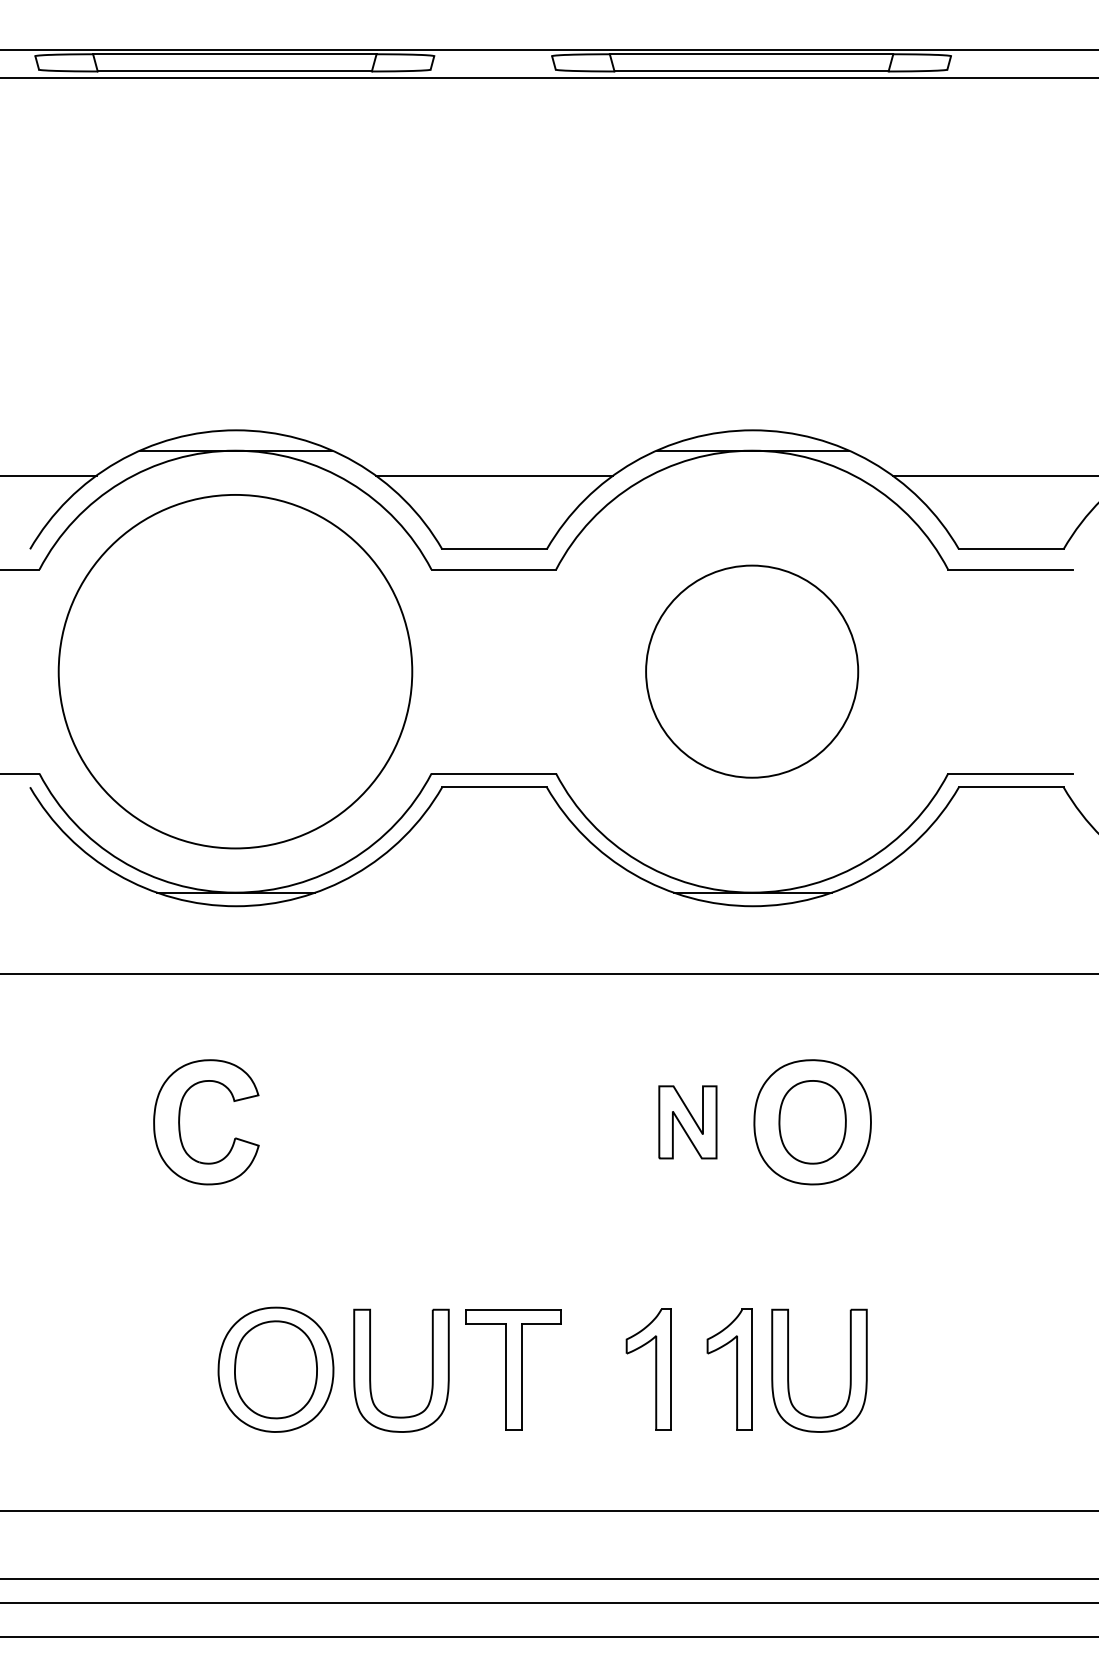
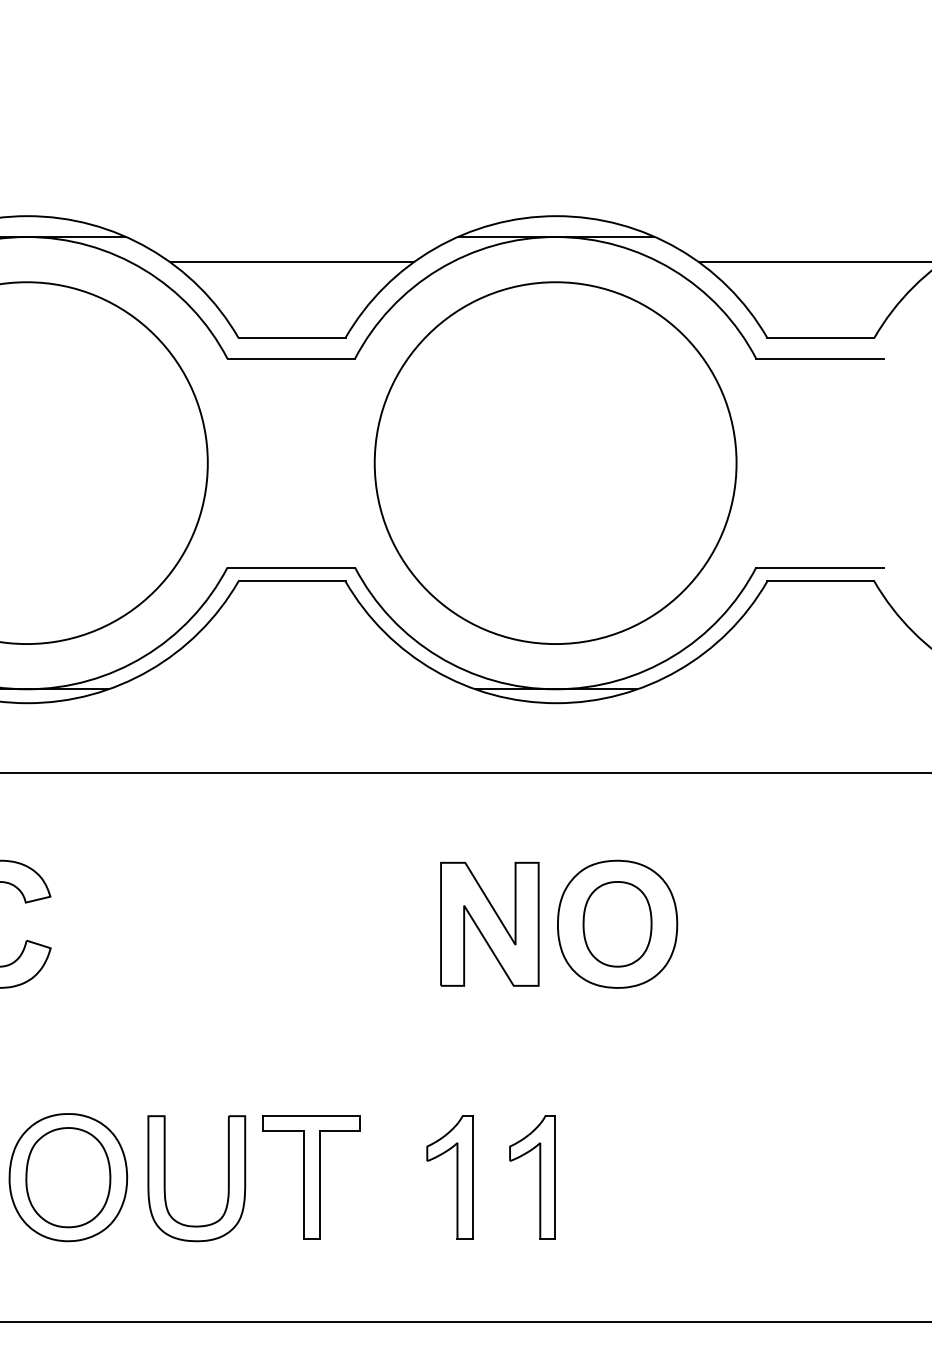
circle: (751, 671) -> (554, 462), size x1.67
part: (687, 1122) -> (489, 924), size x1.67
part: (849, 1370) -> (655, 1178), removed

